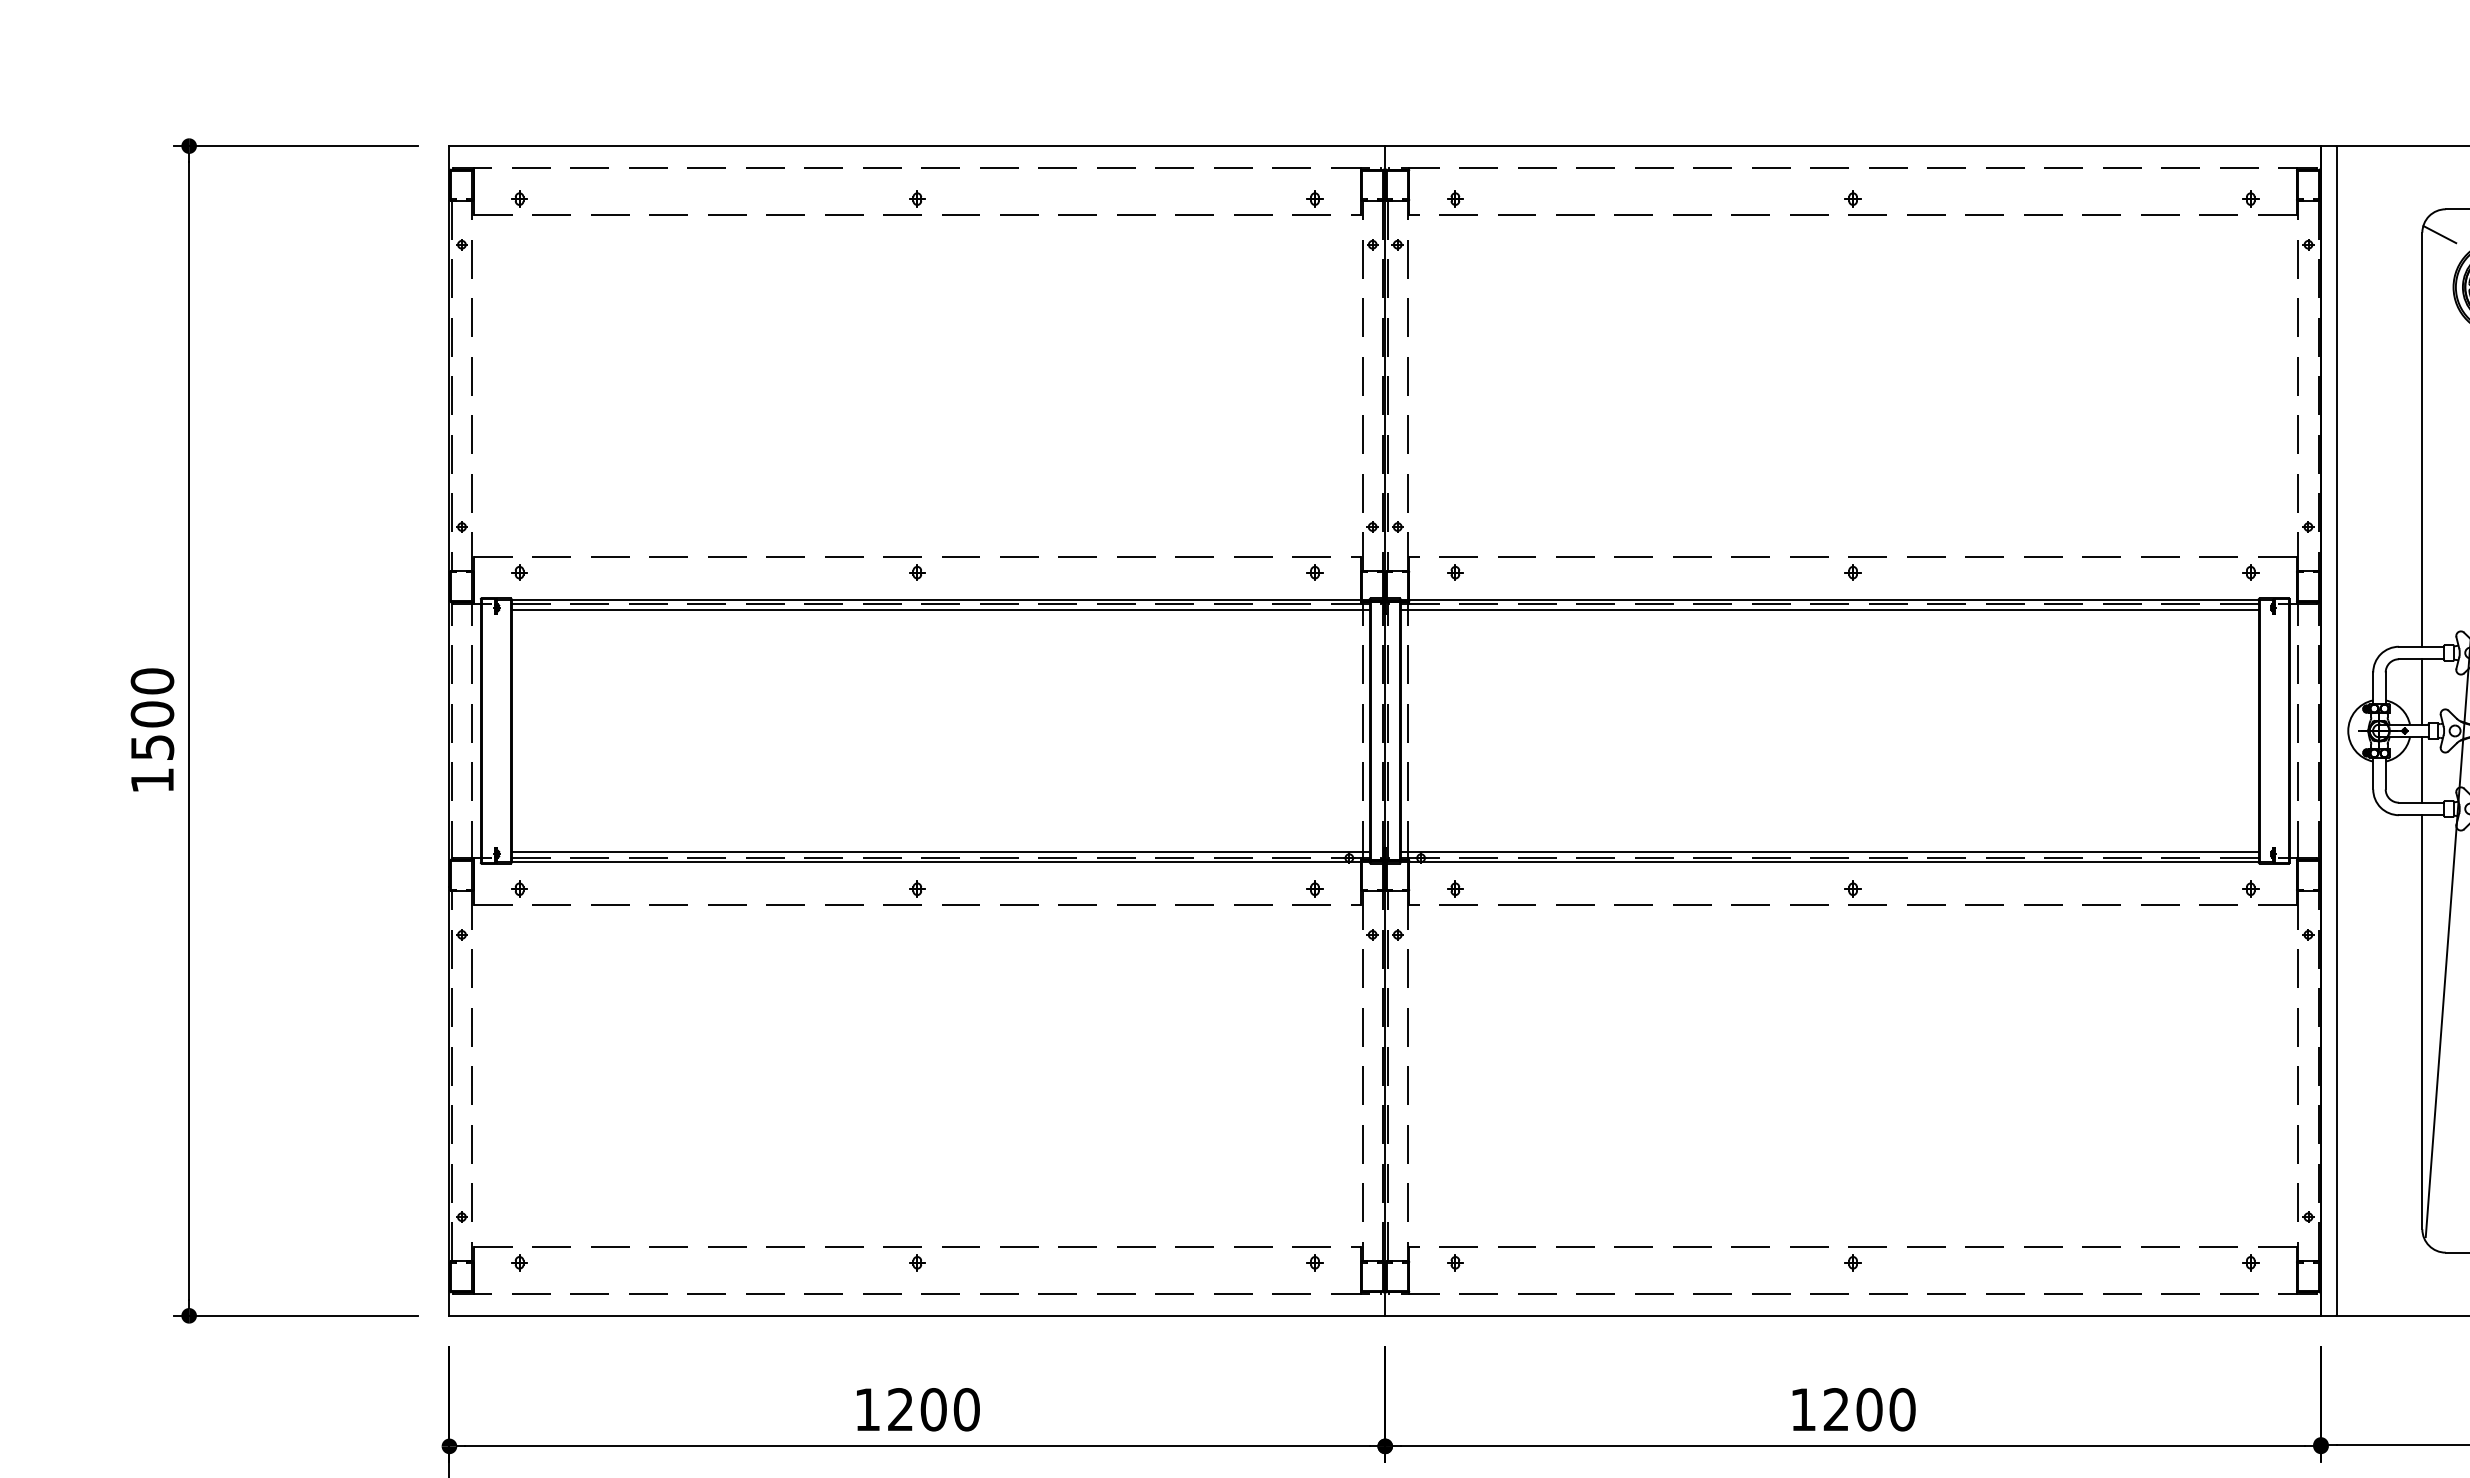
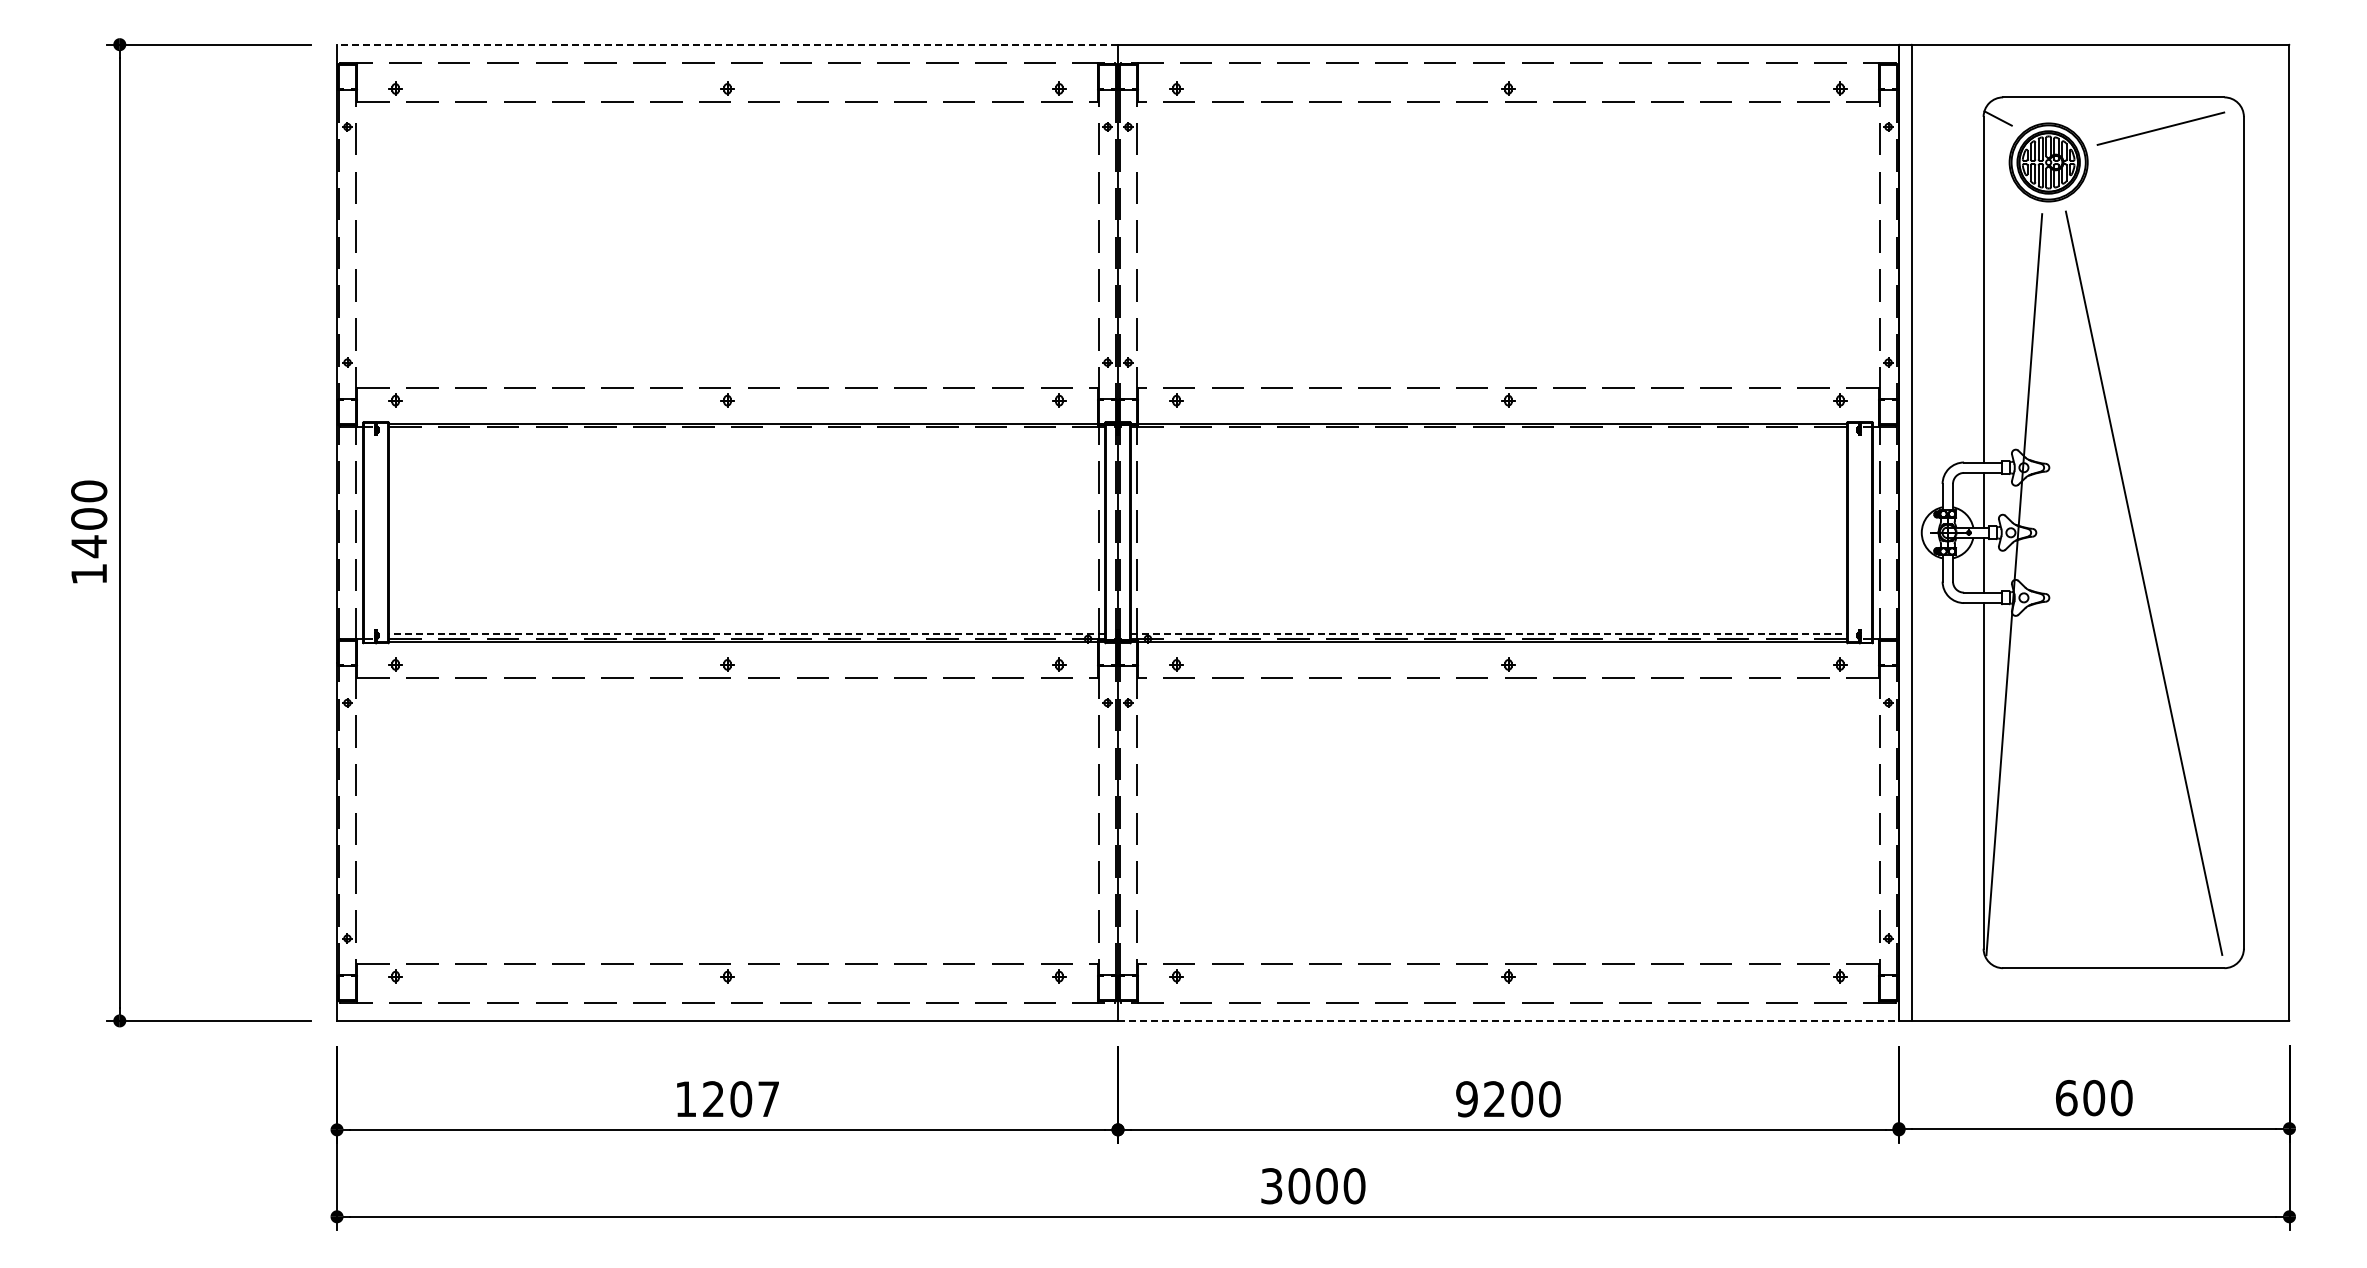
line: (917, 145) -> (727, 44), solid -> dashed
line: (940, 609) -> (746, 431), removed
line: (1829, 609) -> (1488, 431), removed
text: (152, 747) -> (89, 546), 1500 -> 1400
line: (941, 852) -> (747, 634), solid -> dashed
line: (1829, 852) -> (1488, 634), solid -> dashed
line: (1854, 1315) -> (1509, 1020), solid -> dashed
text: (966, 1410) -> (768, 1099), 1200 -> 1207
text: (1802, 1410) -> (1466, 1099), 1200 -> 9200

